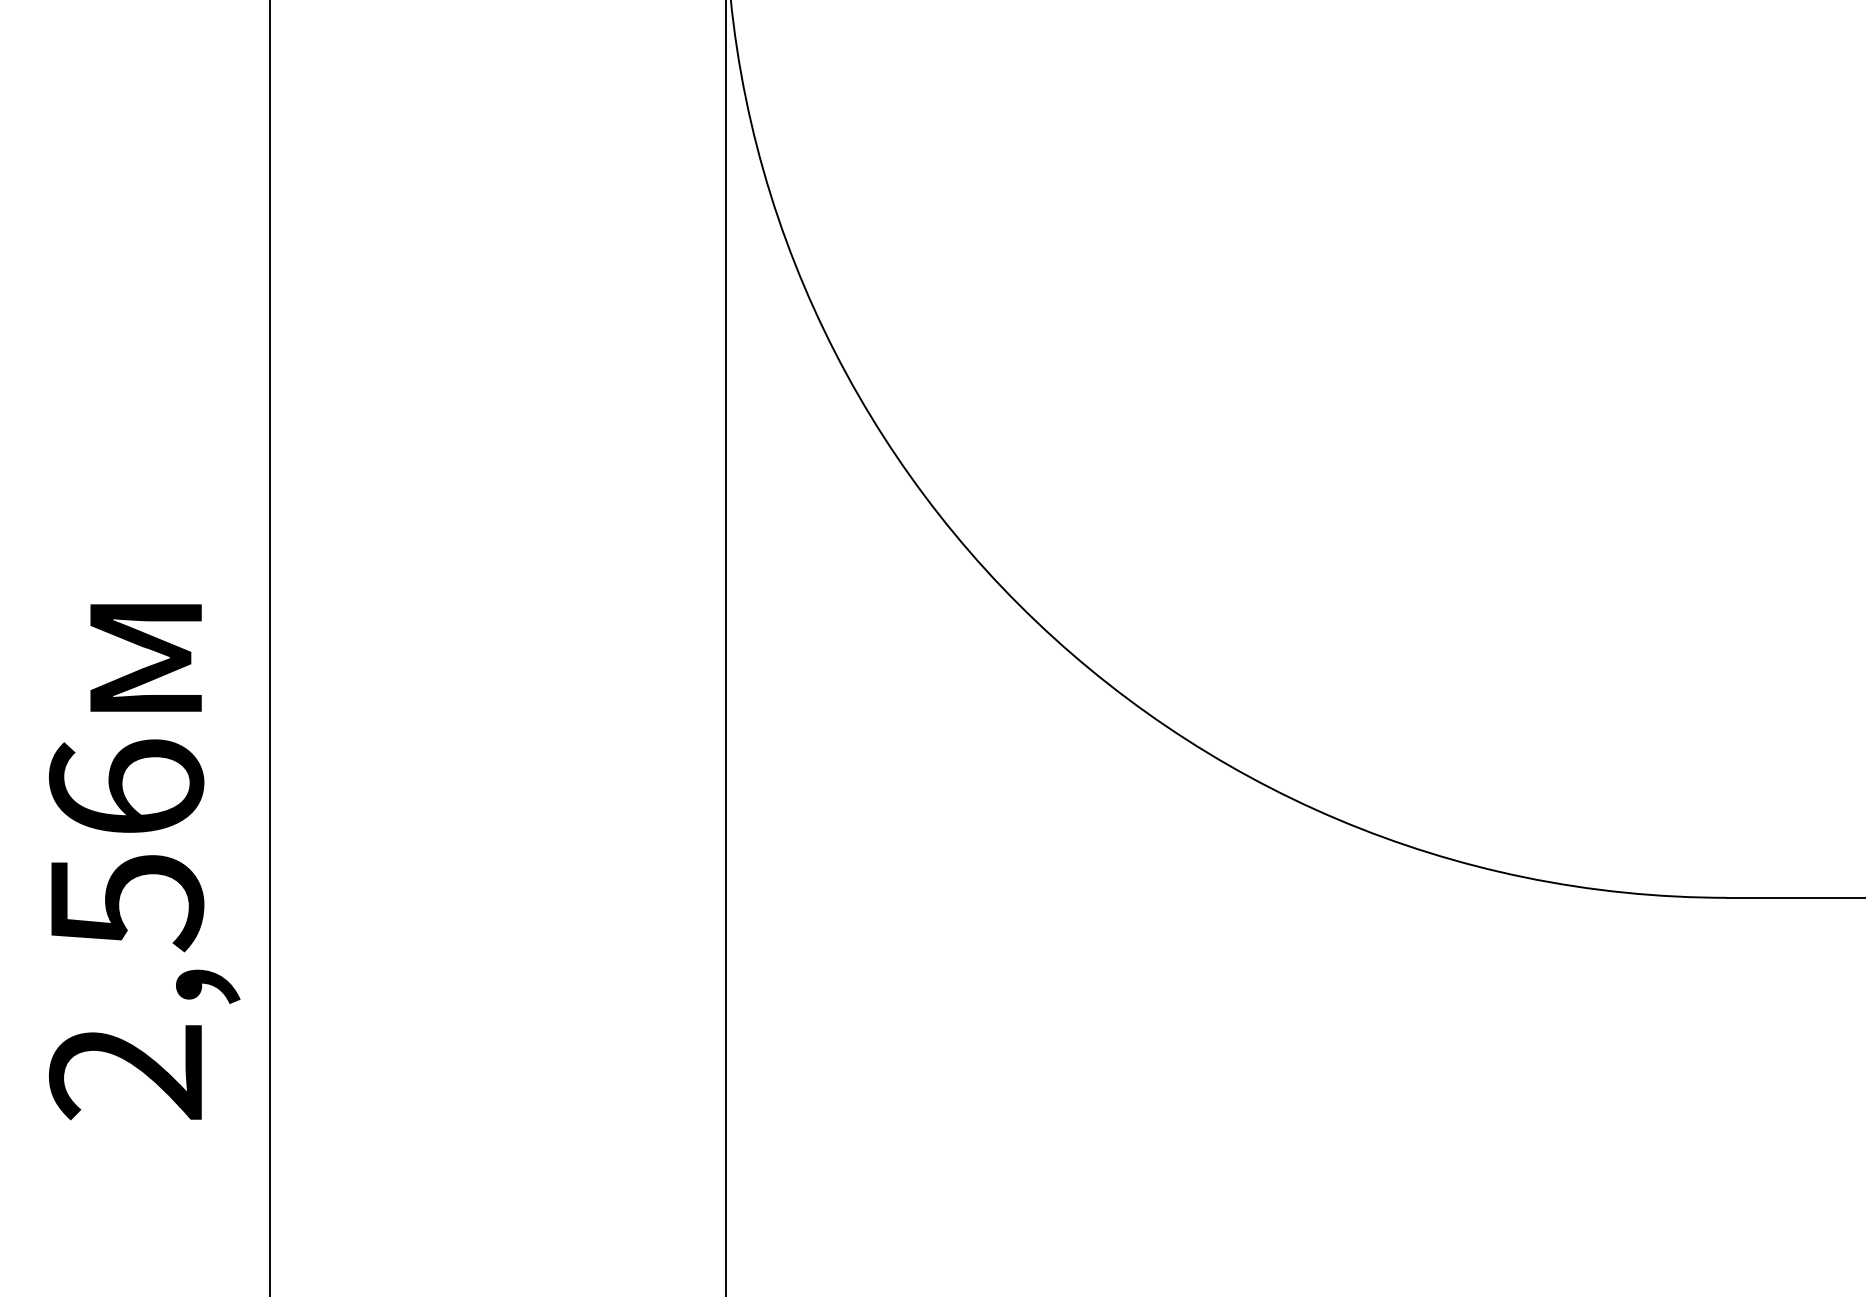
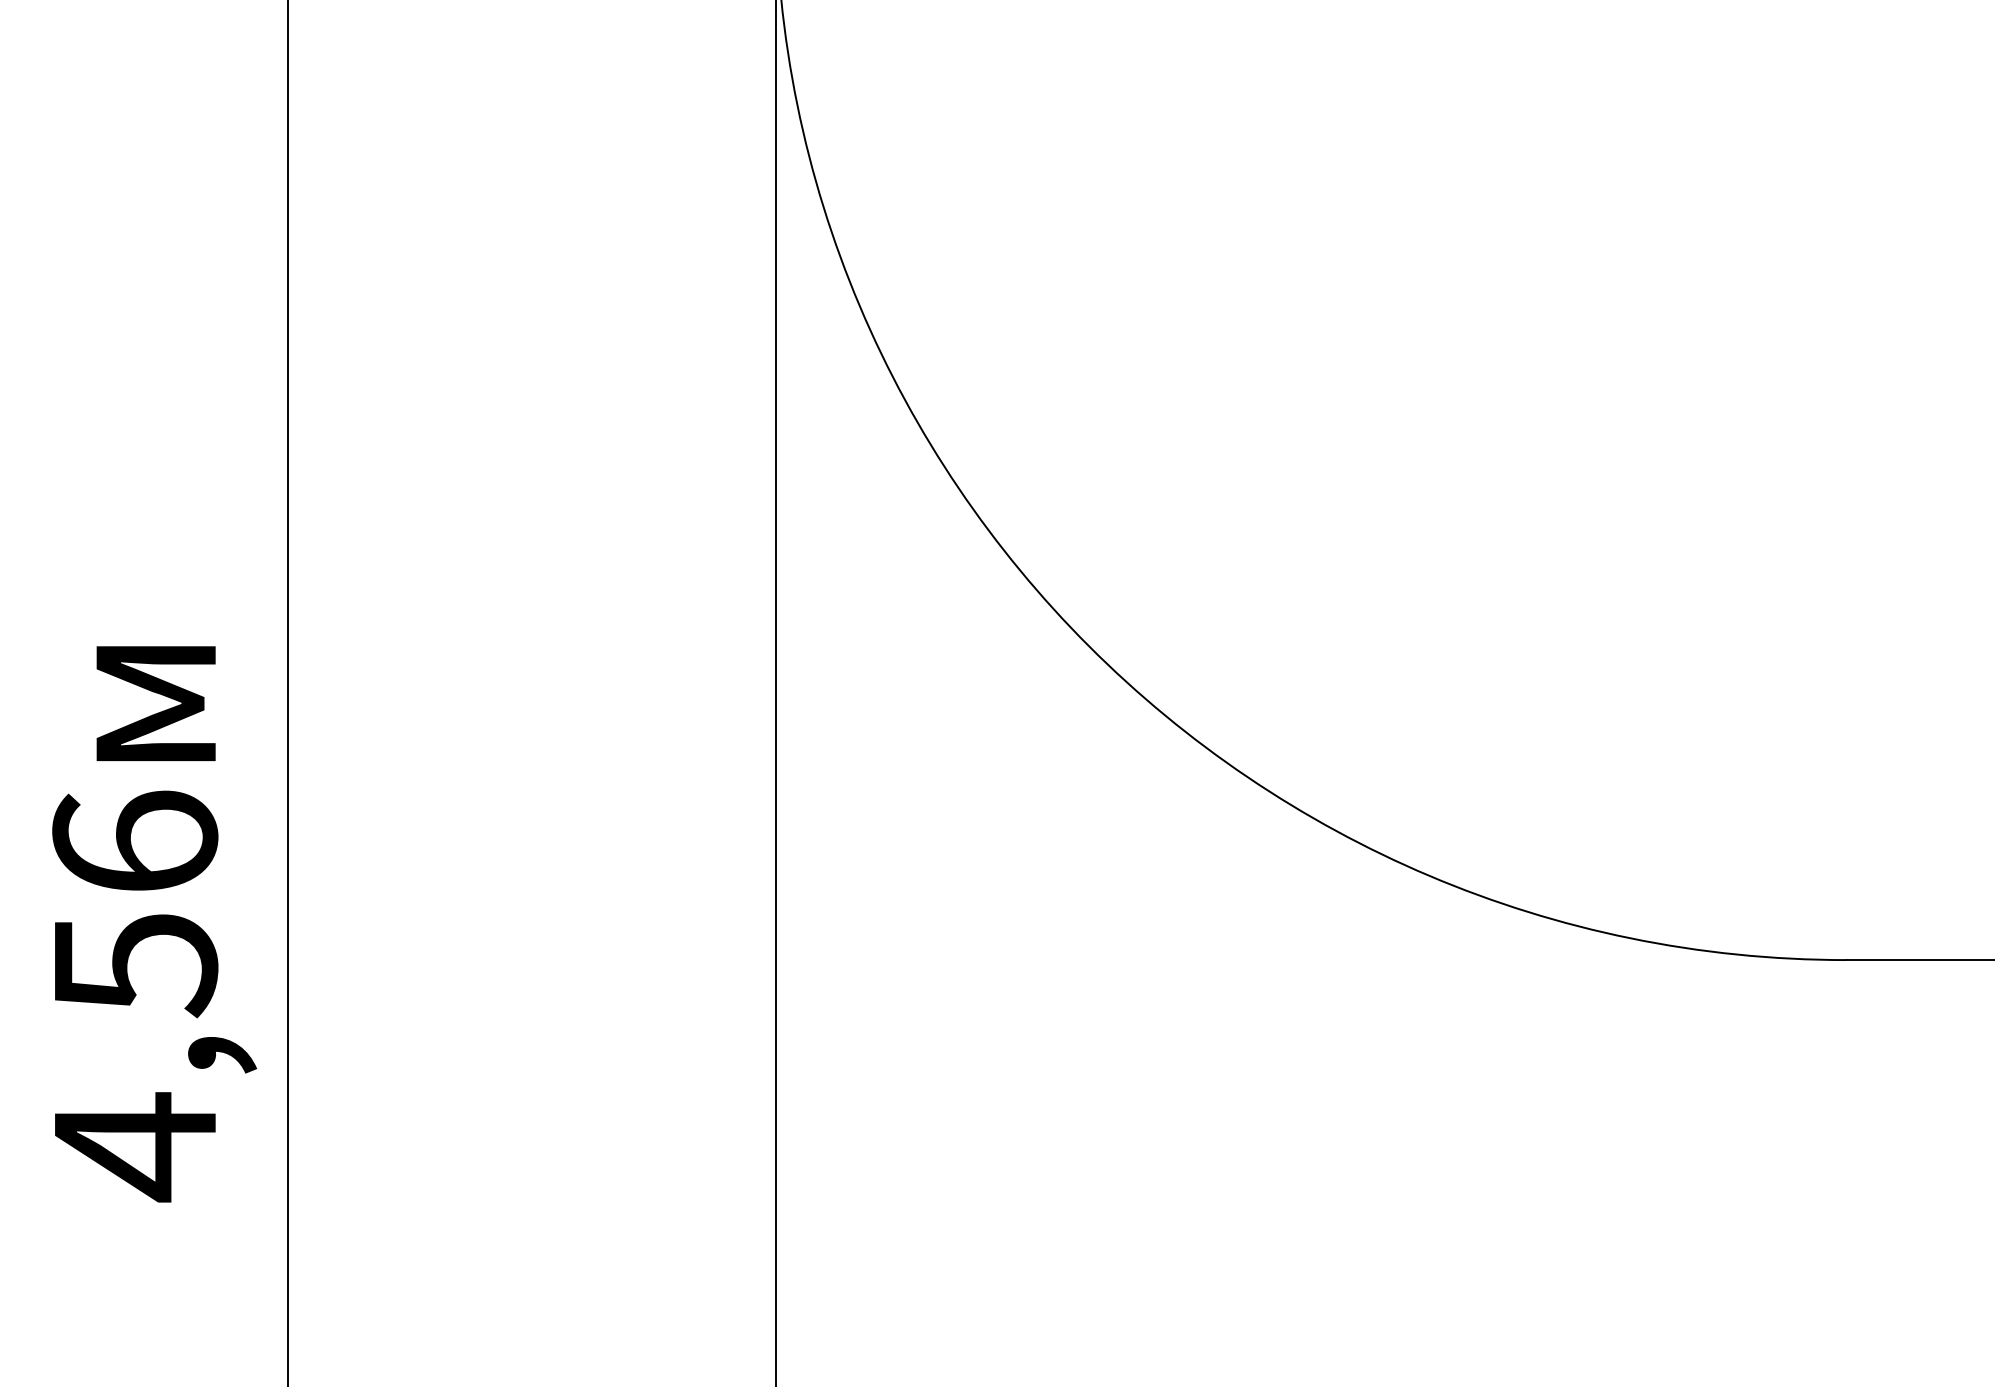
text: (125, 1072) -> (134, 1146), 2,56 -> 4,56

